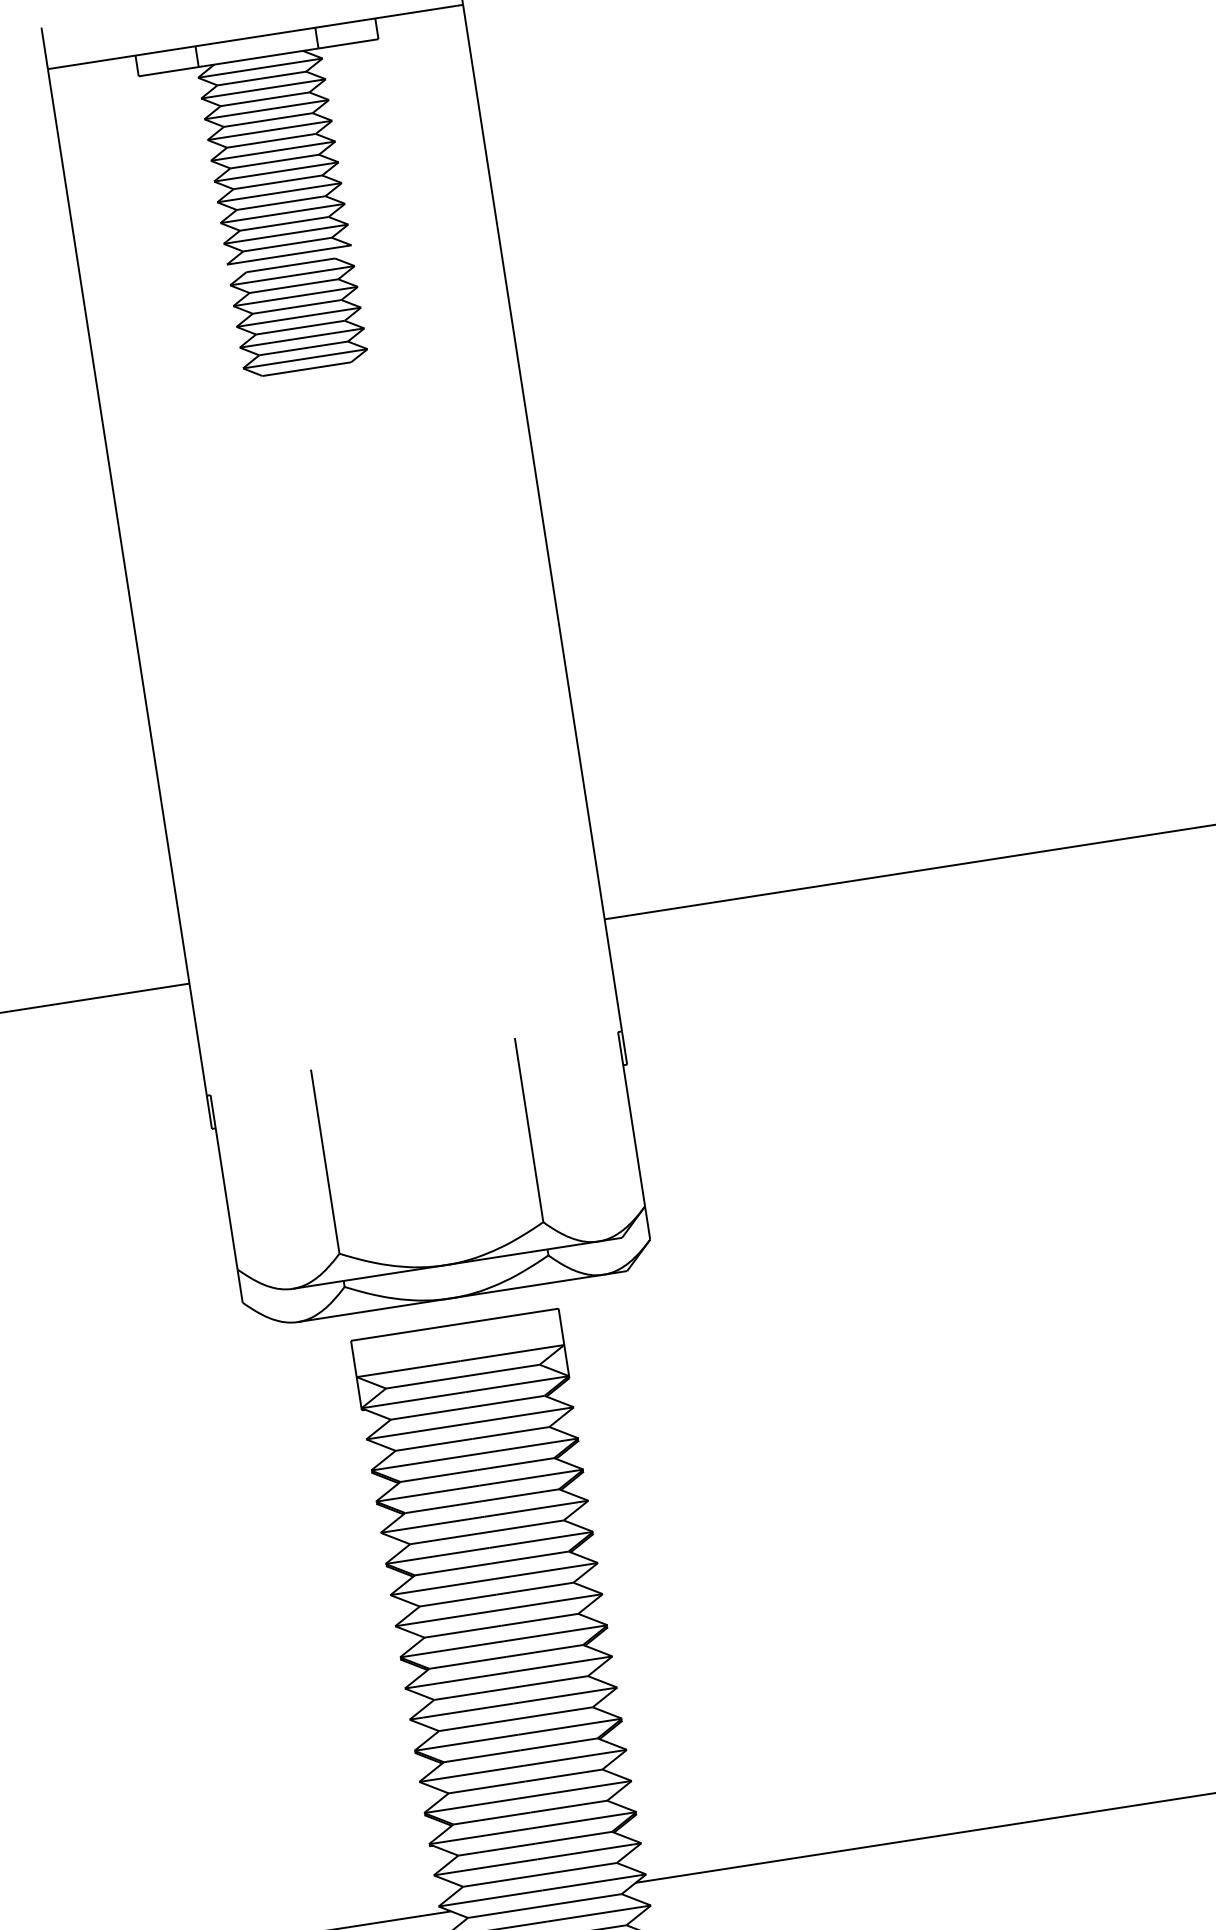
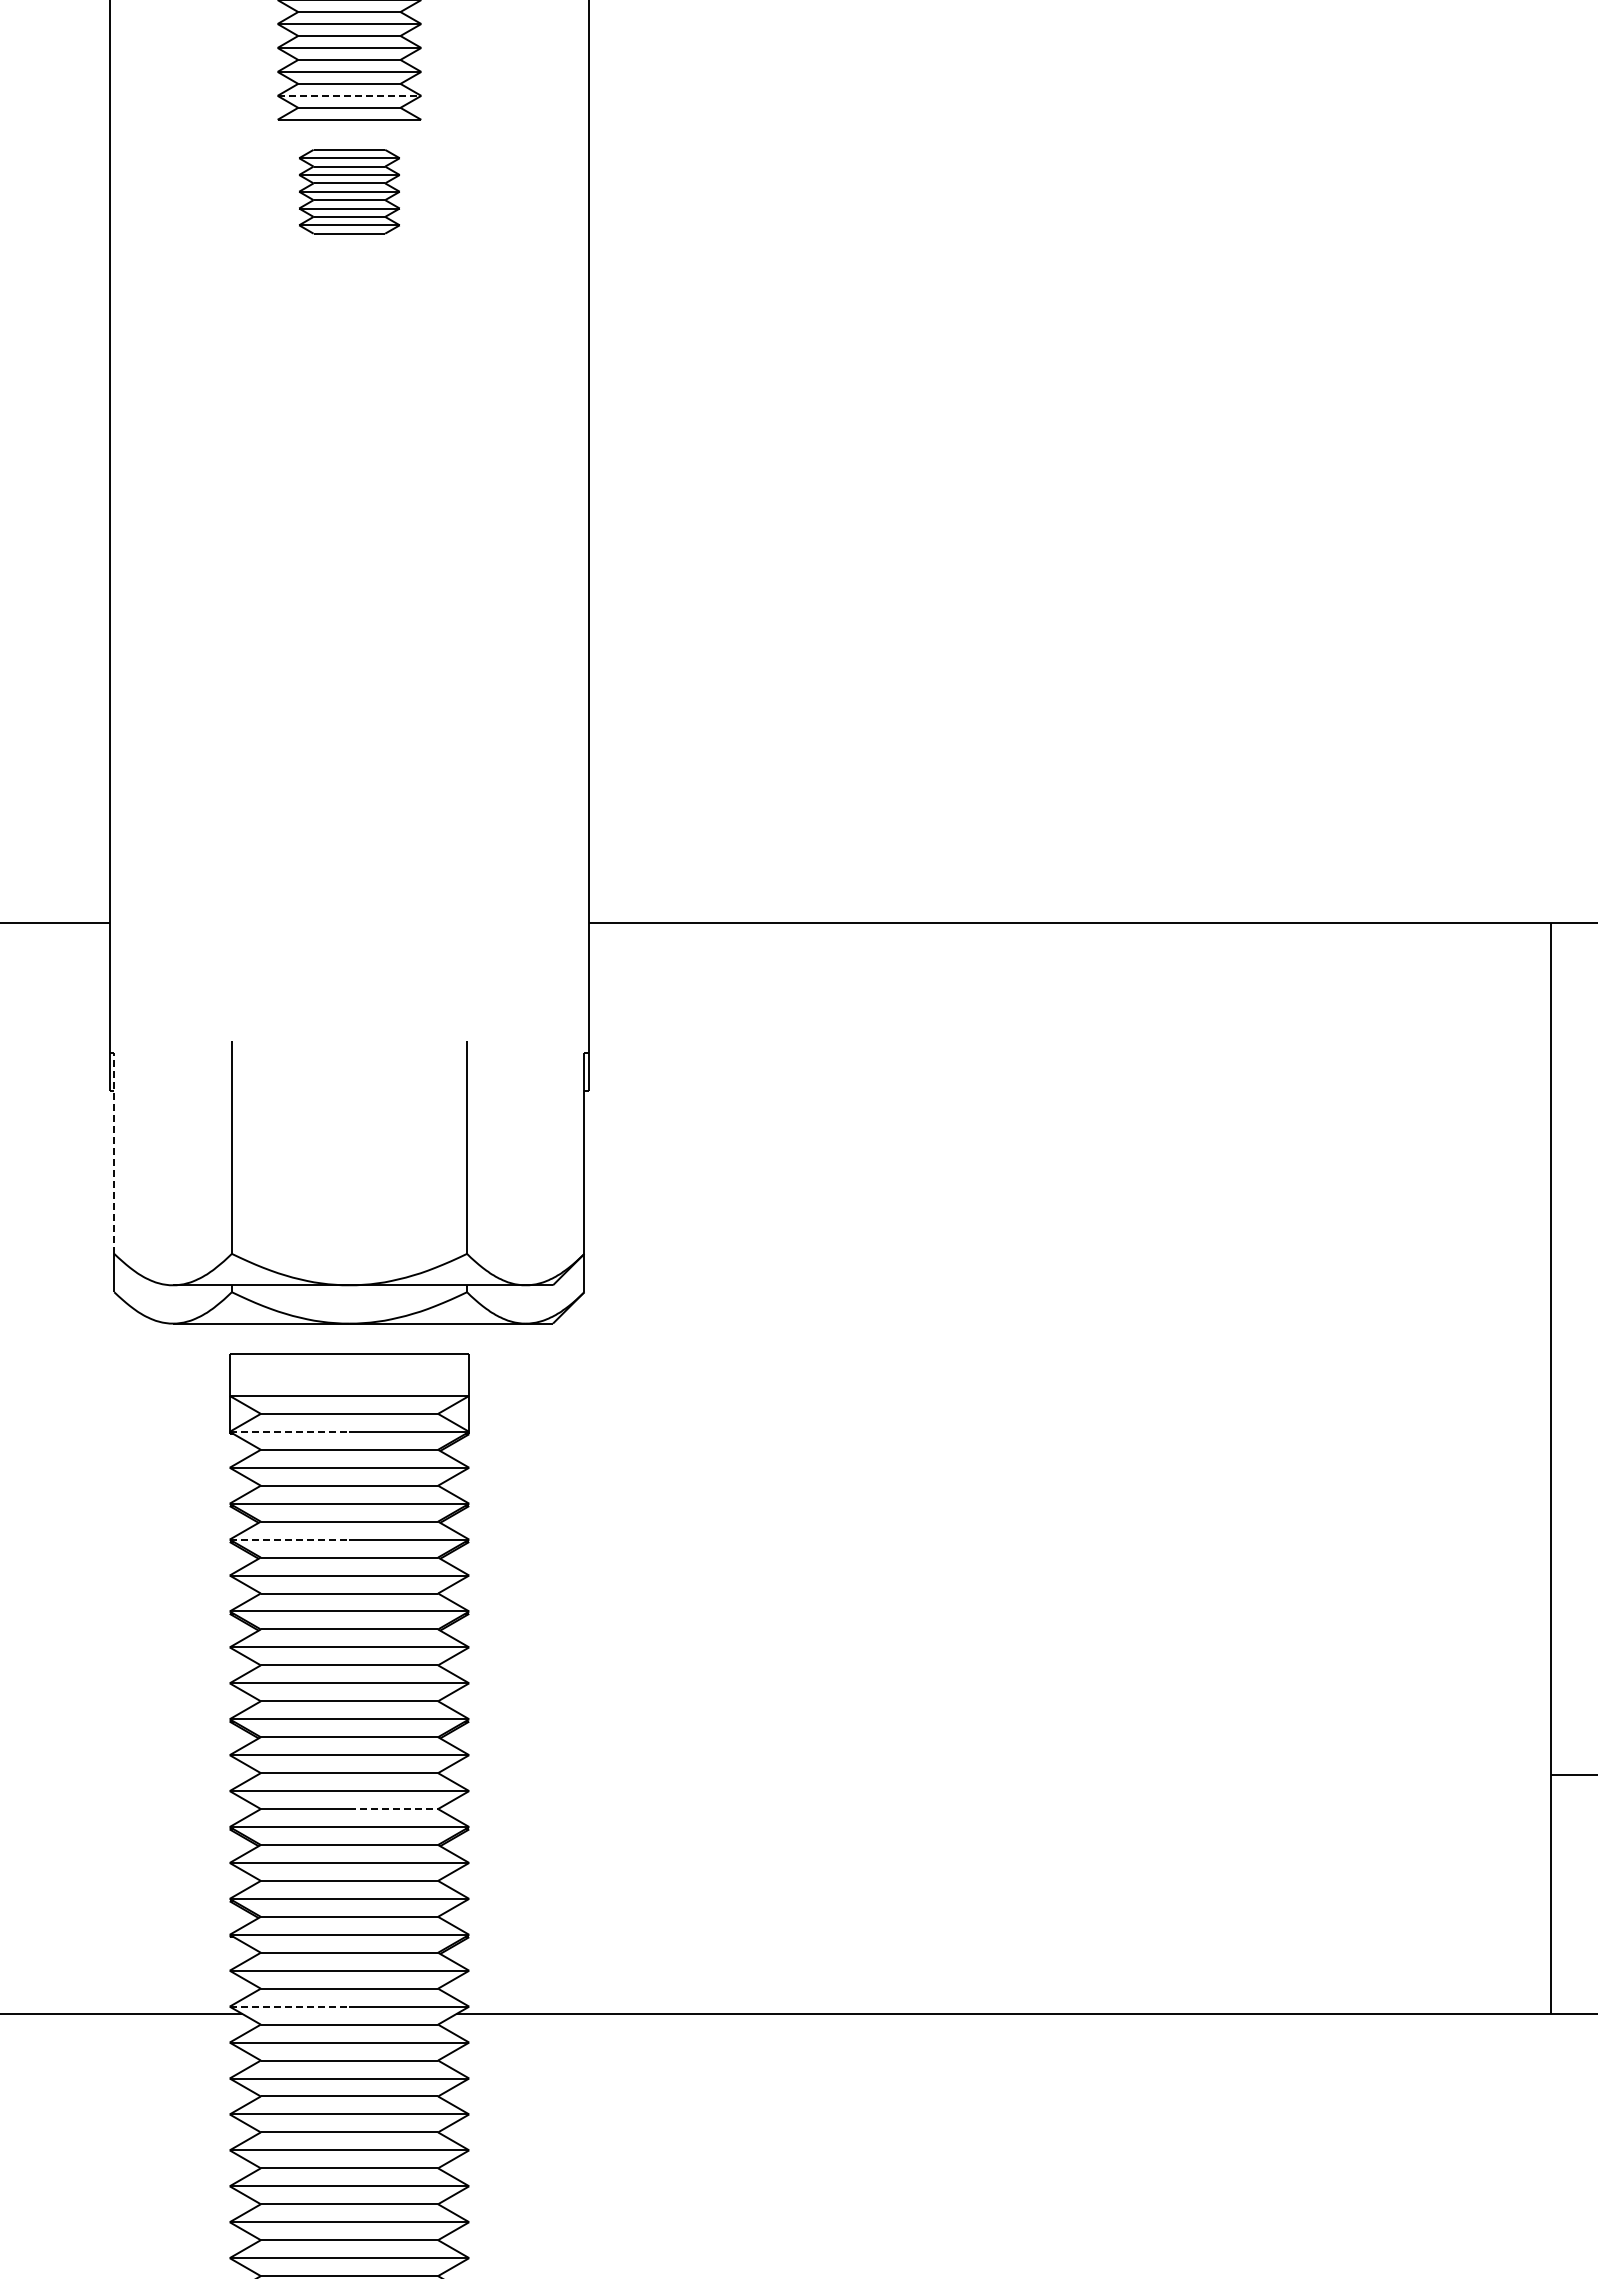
line: (285, 233) -> (349, 95), solid -> dashed
part: (298, 317) -> (349, 191), size x0.7
line: (224, 1182) -> (114, 1153), solid -> dashed
line: (413, 1399) -> (289, 1431), solid -> dashed
line: (427, 1493) -> (289, 1539), solid -> dashed
line: (554, 1713) -> (394, 1809), solid -> dashed
line: (490, 1898) -> (289, 2006), solid -> dashed

